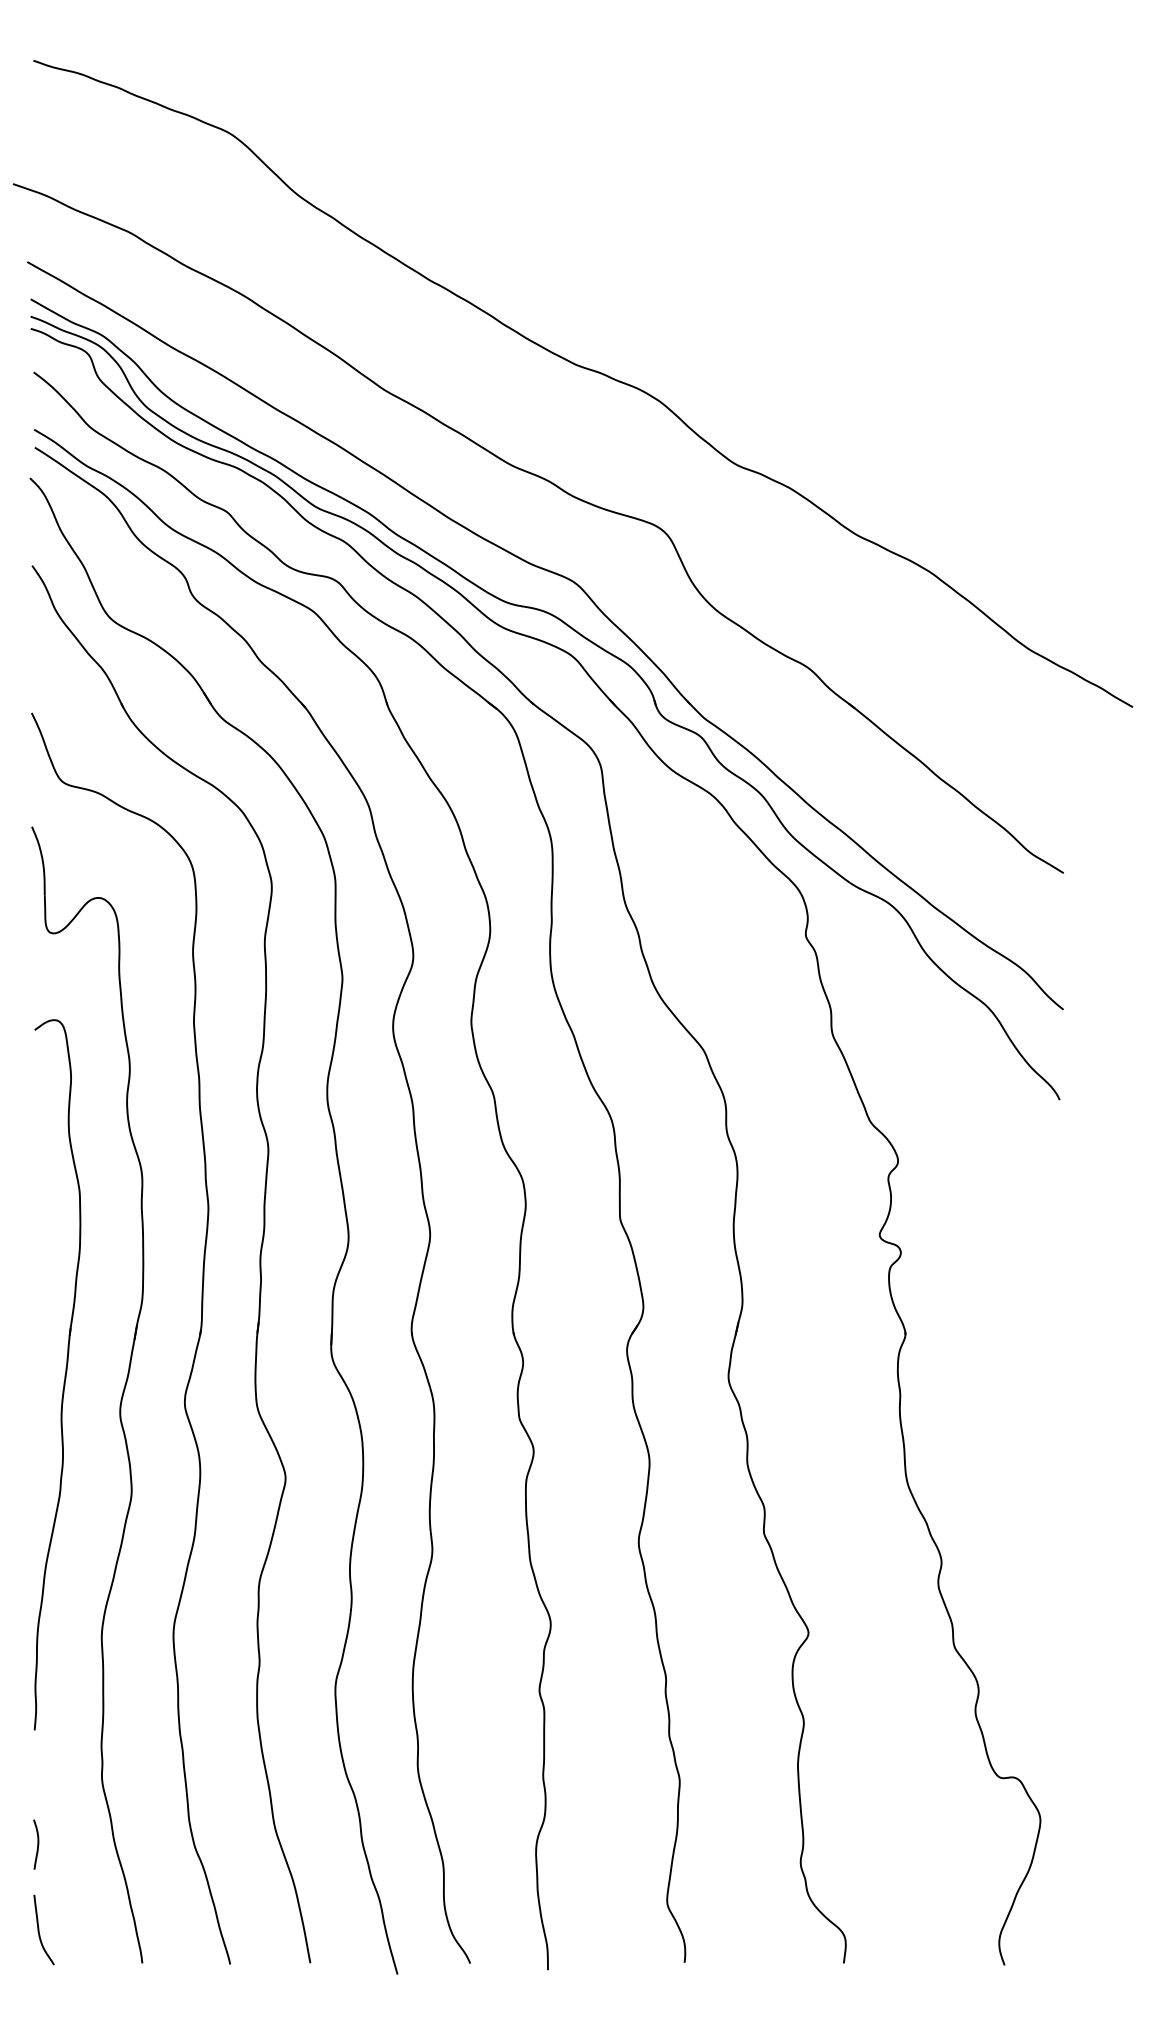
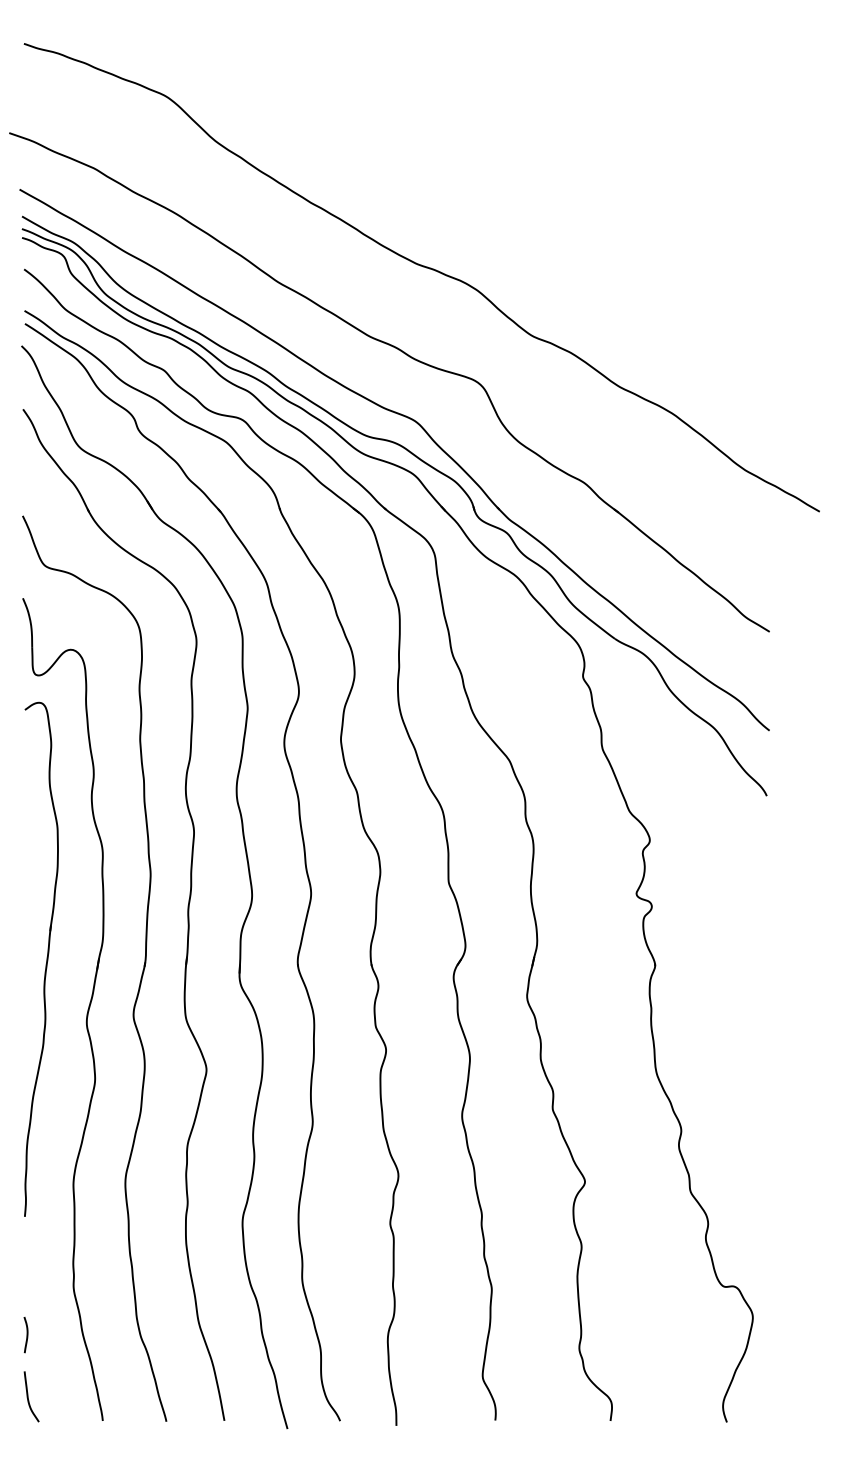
part: (64, 1375) -> (46, 959), moved

